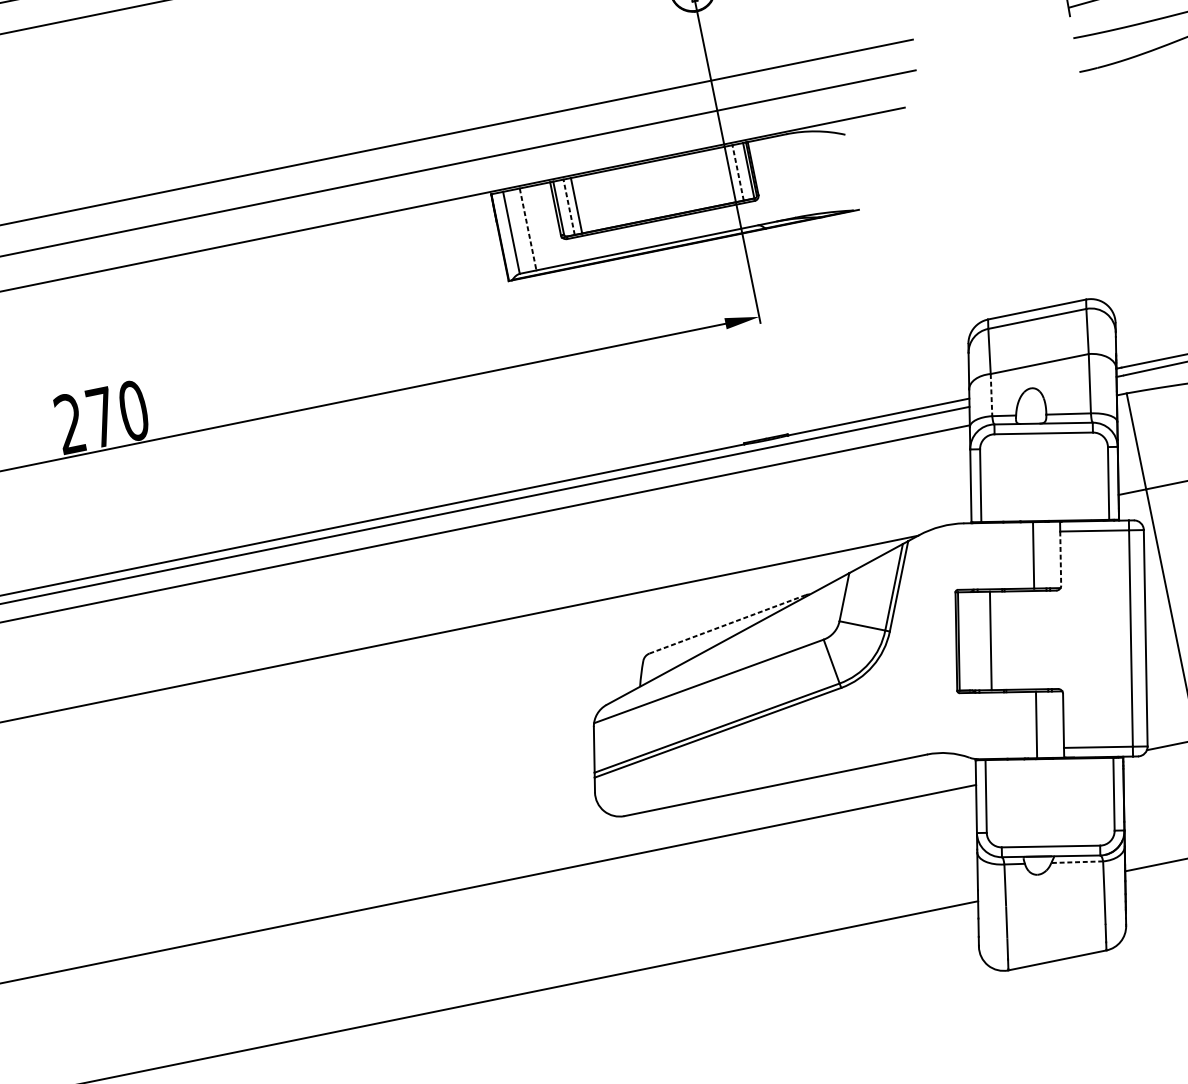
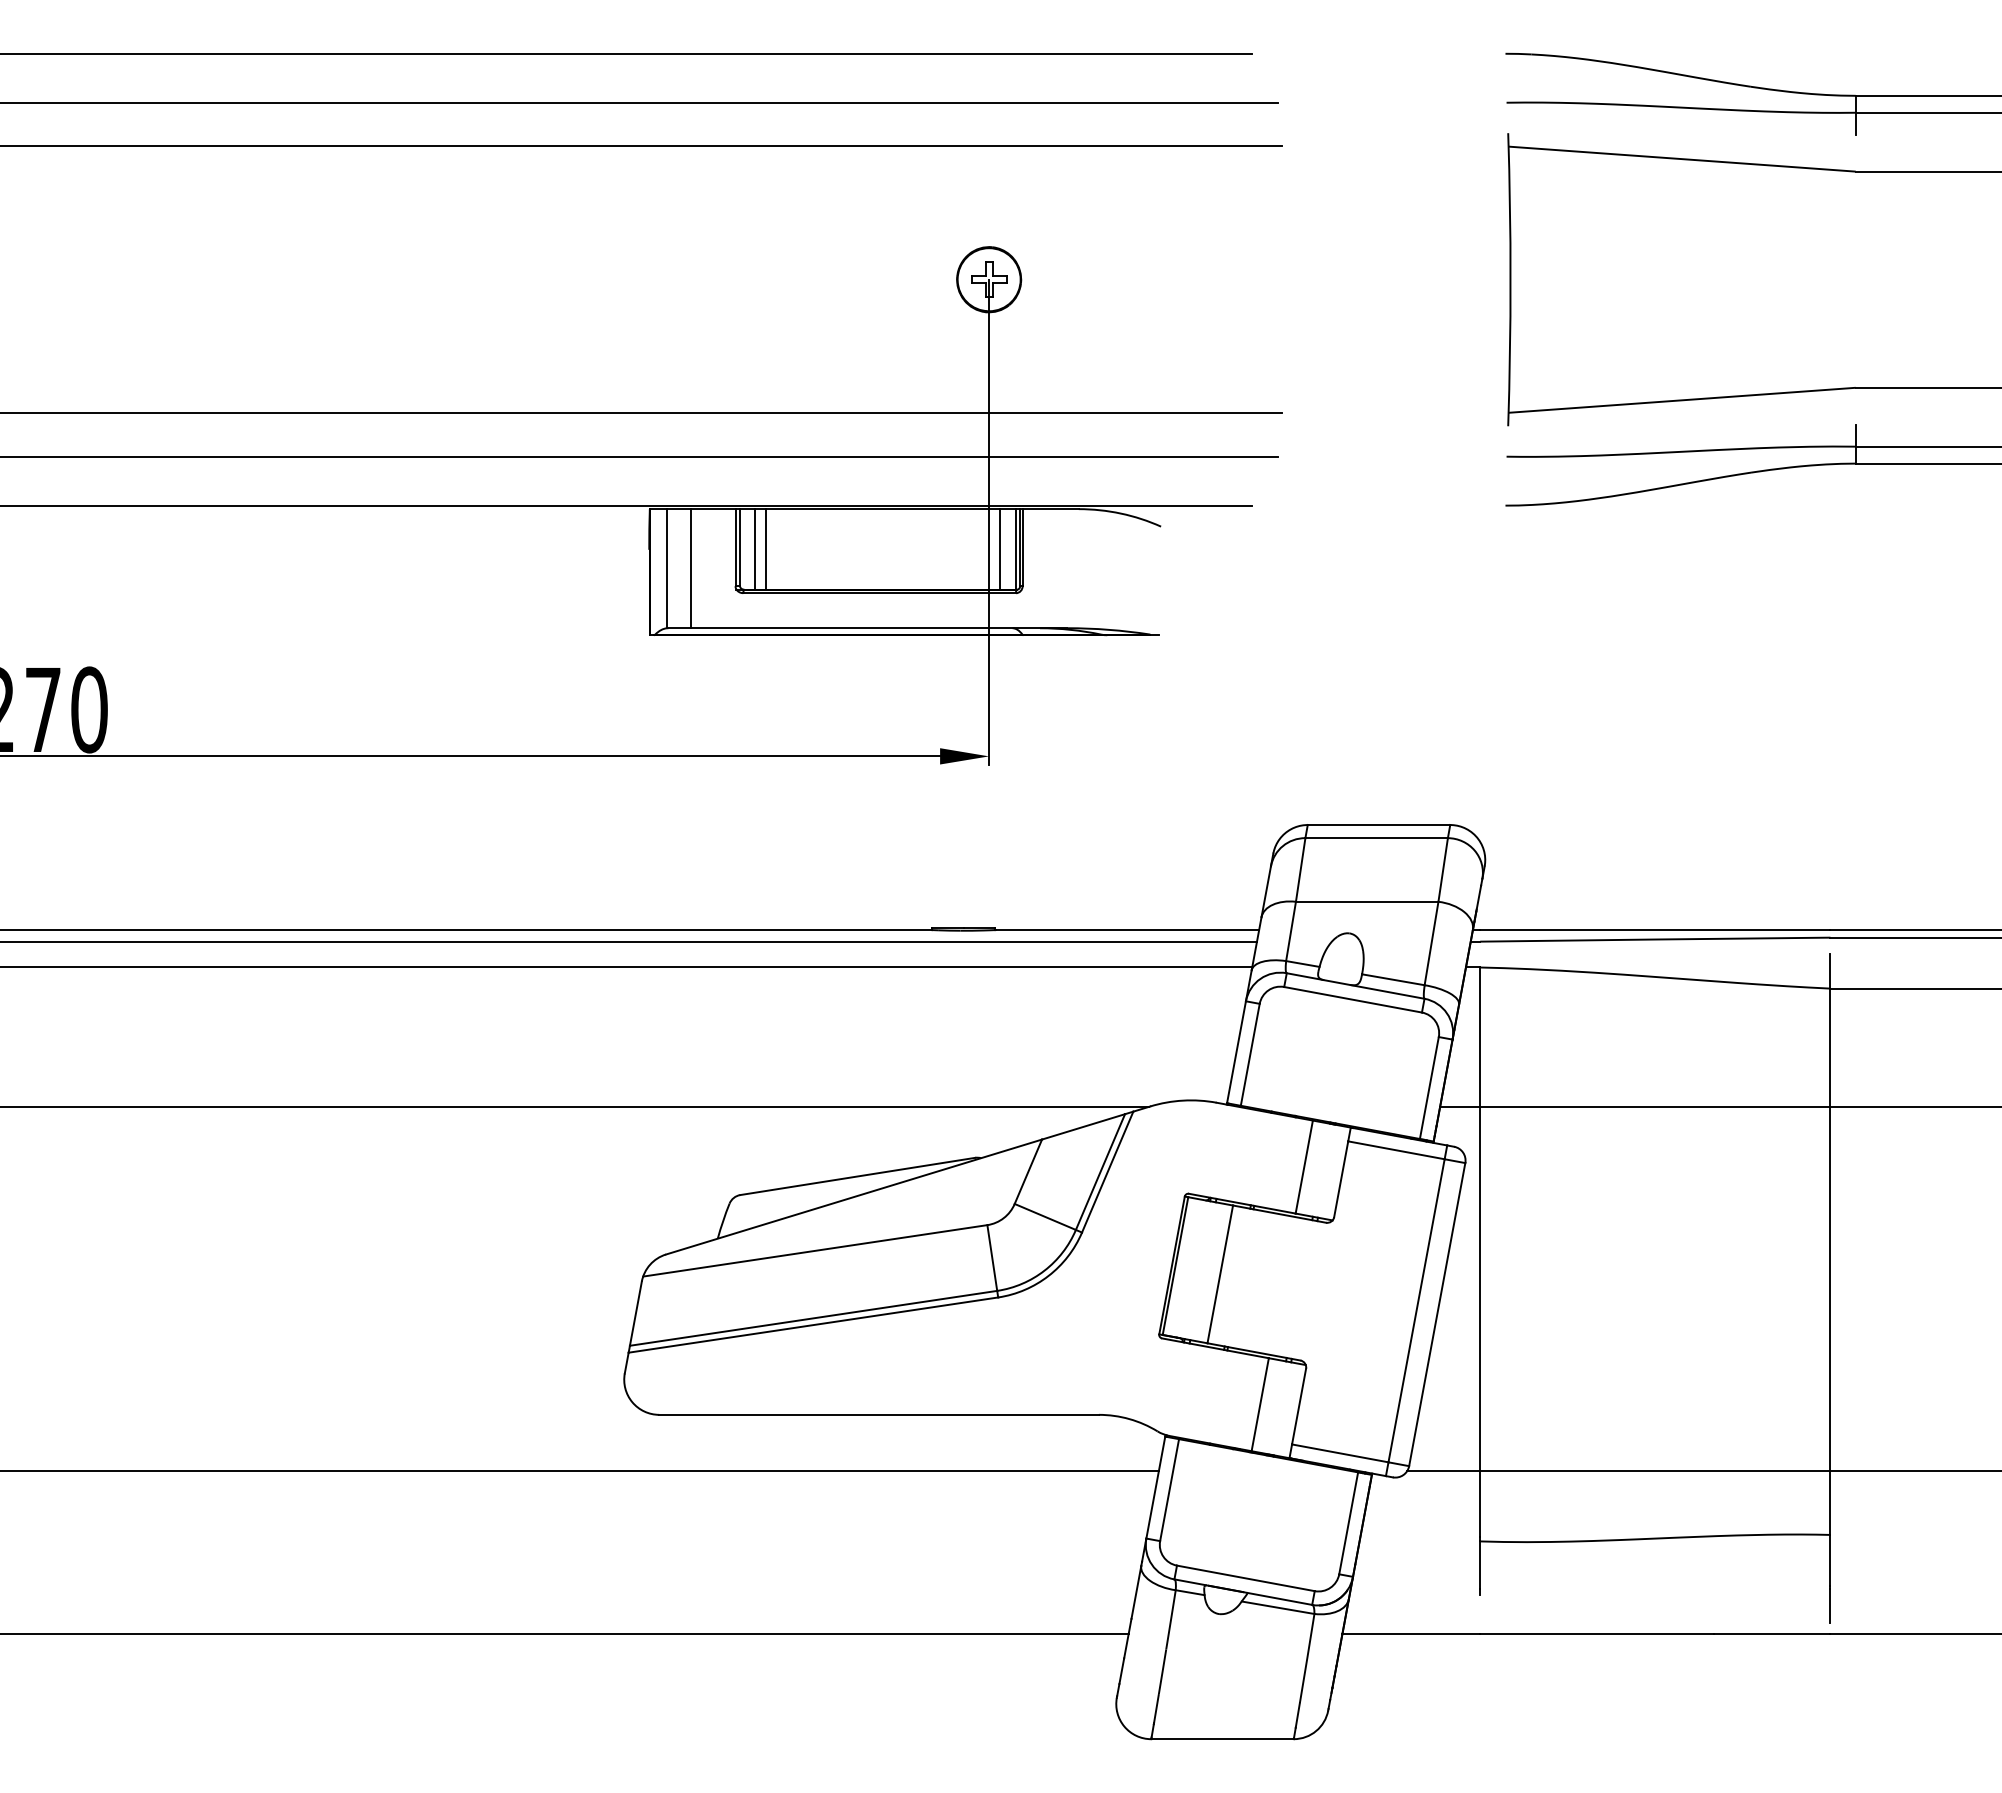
line: (738, 172) -> (1000, 548), dashed -> solid
line: (568, 206) -> (754, 548), dashed -> solid
line: (528, 229) -> (691, 568), dashed -> solid
line: (991, 395) -> (1290, 931), dashed -> solid
line: (1060, 558) -> (1341, 1179), dashed -> solid
line: (727, 624) -> (857, 1176), dashed -> solid
line: (1077, 861) -> (1278, 1607), dashed -> solid

